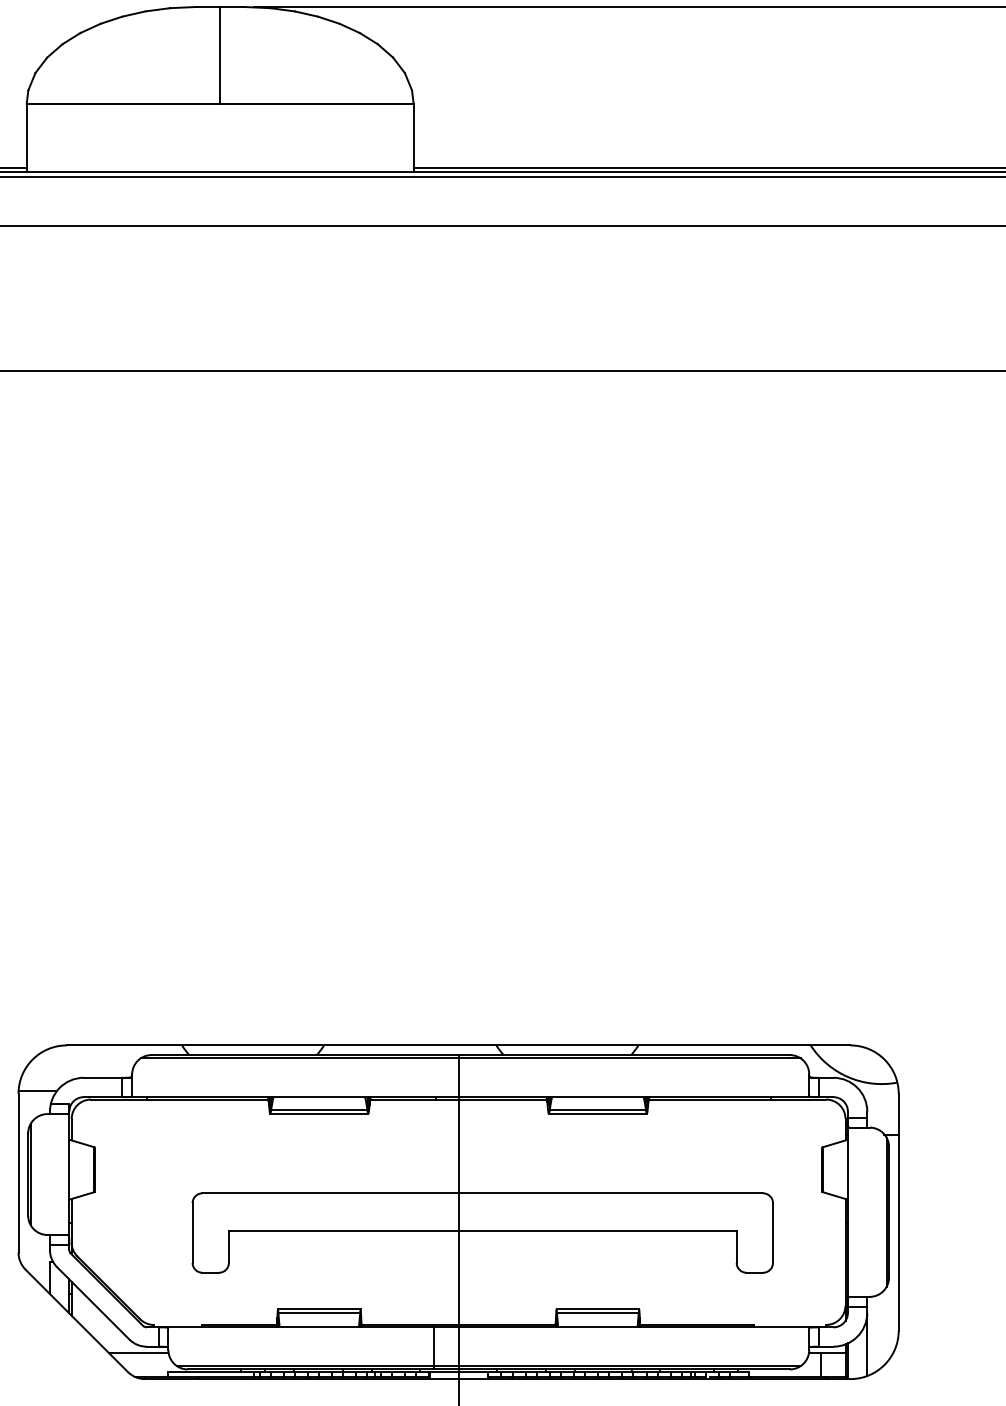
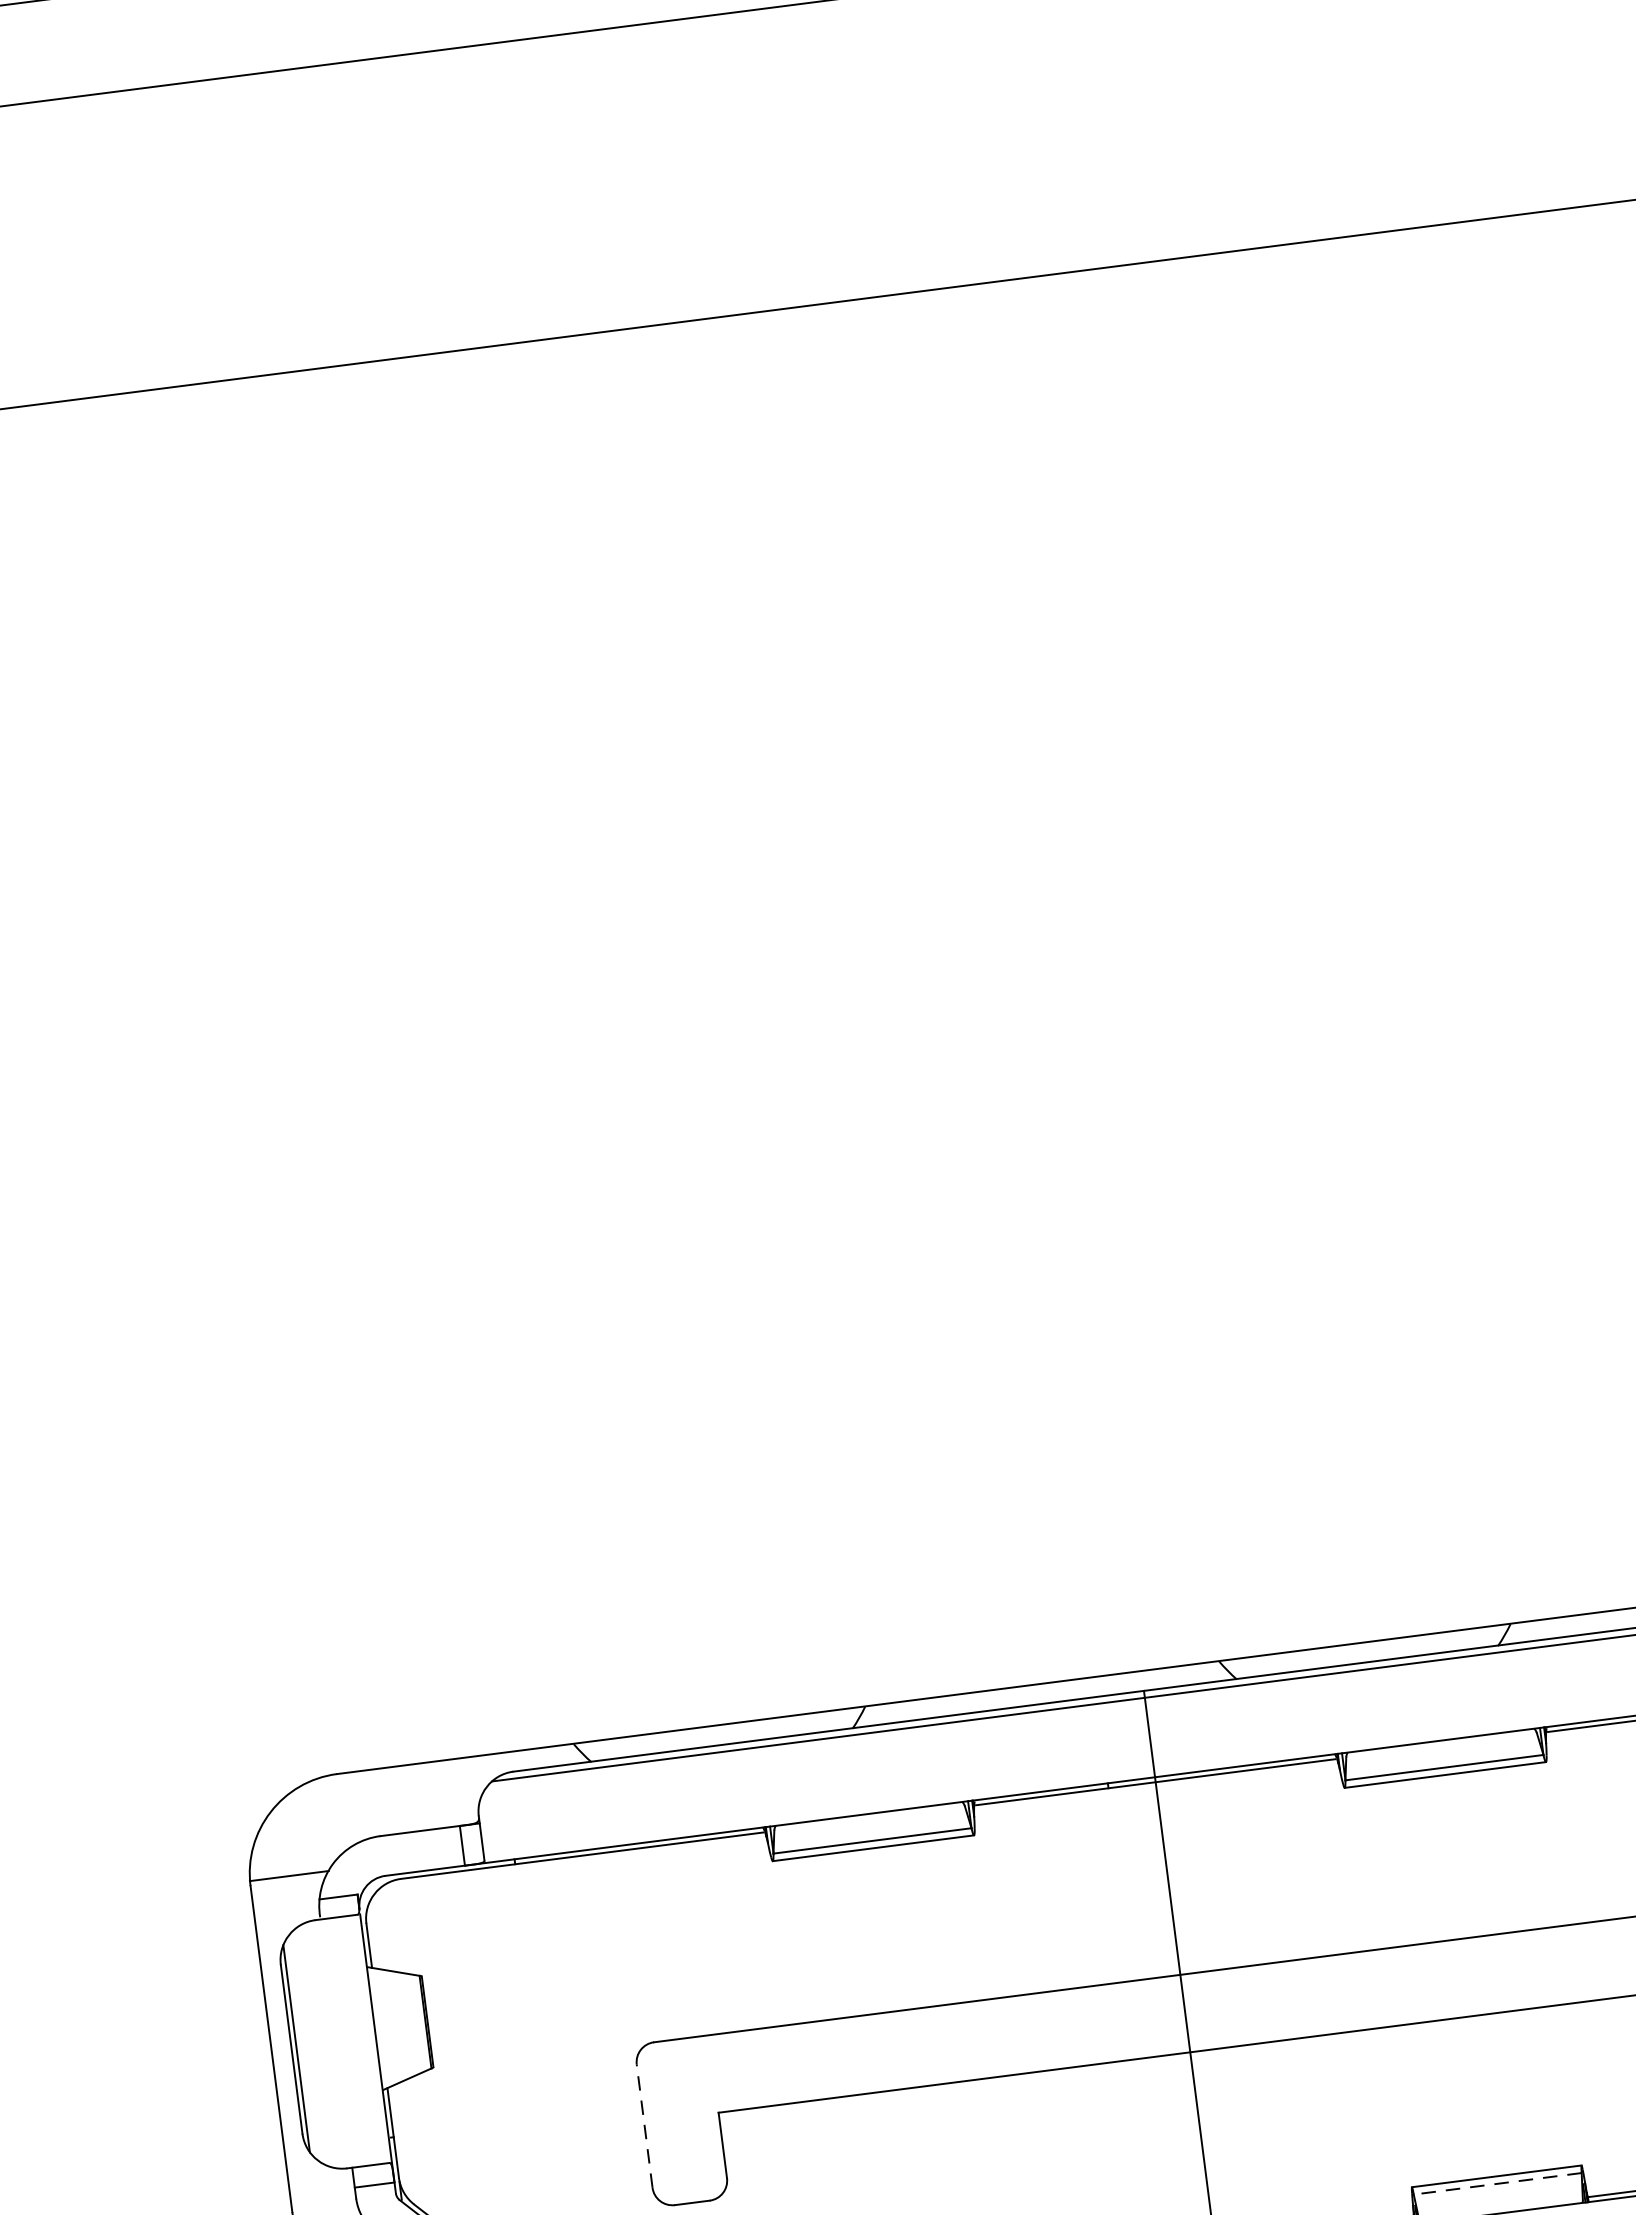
line: (192, 1233) -> (644, 2127), solid -> dashed
line: (597, 1313) -> (1497, 2184), solid -> dashed

